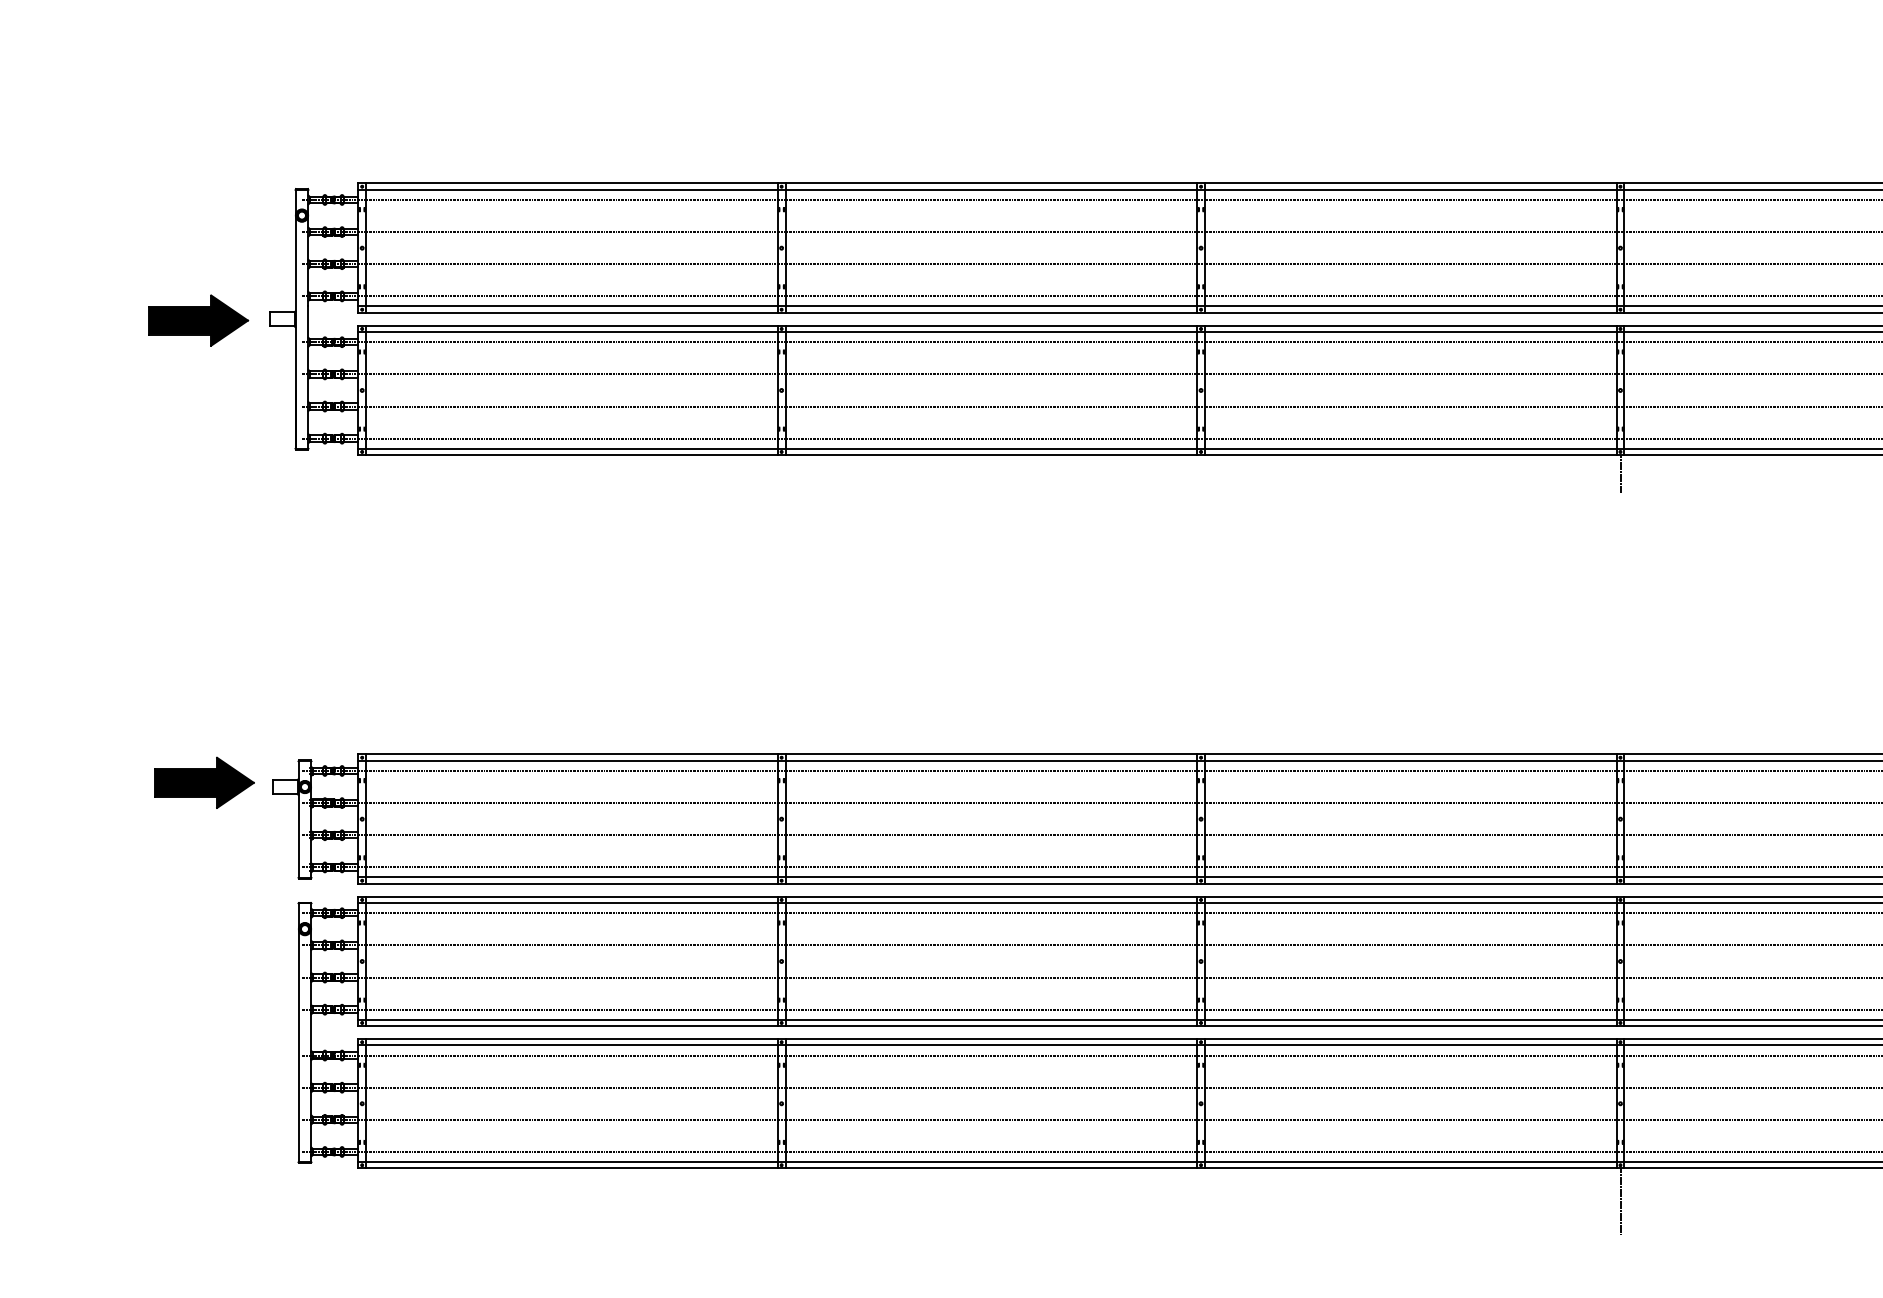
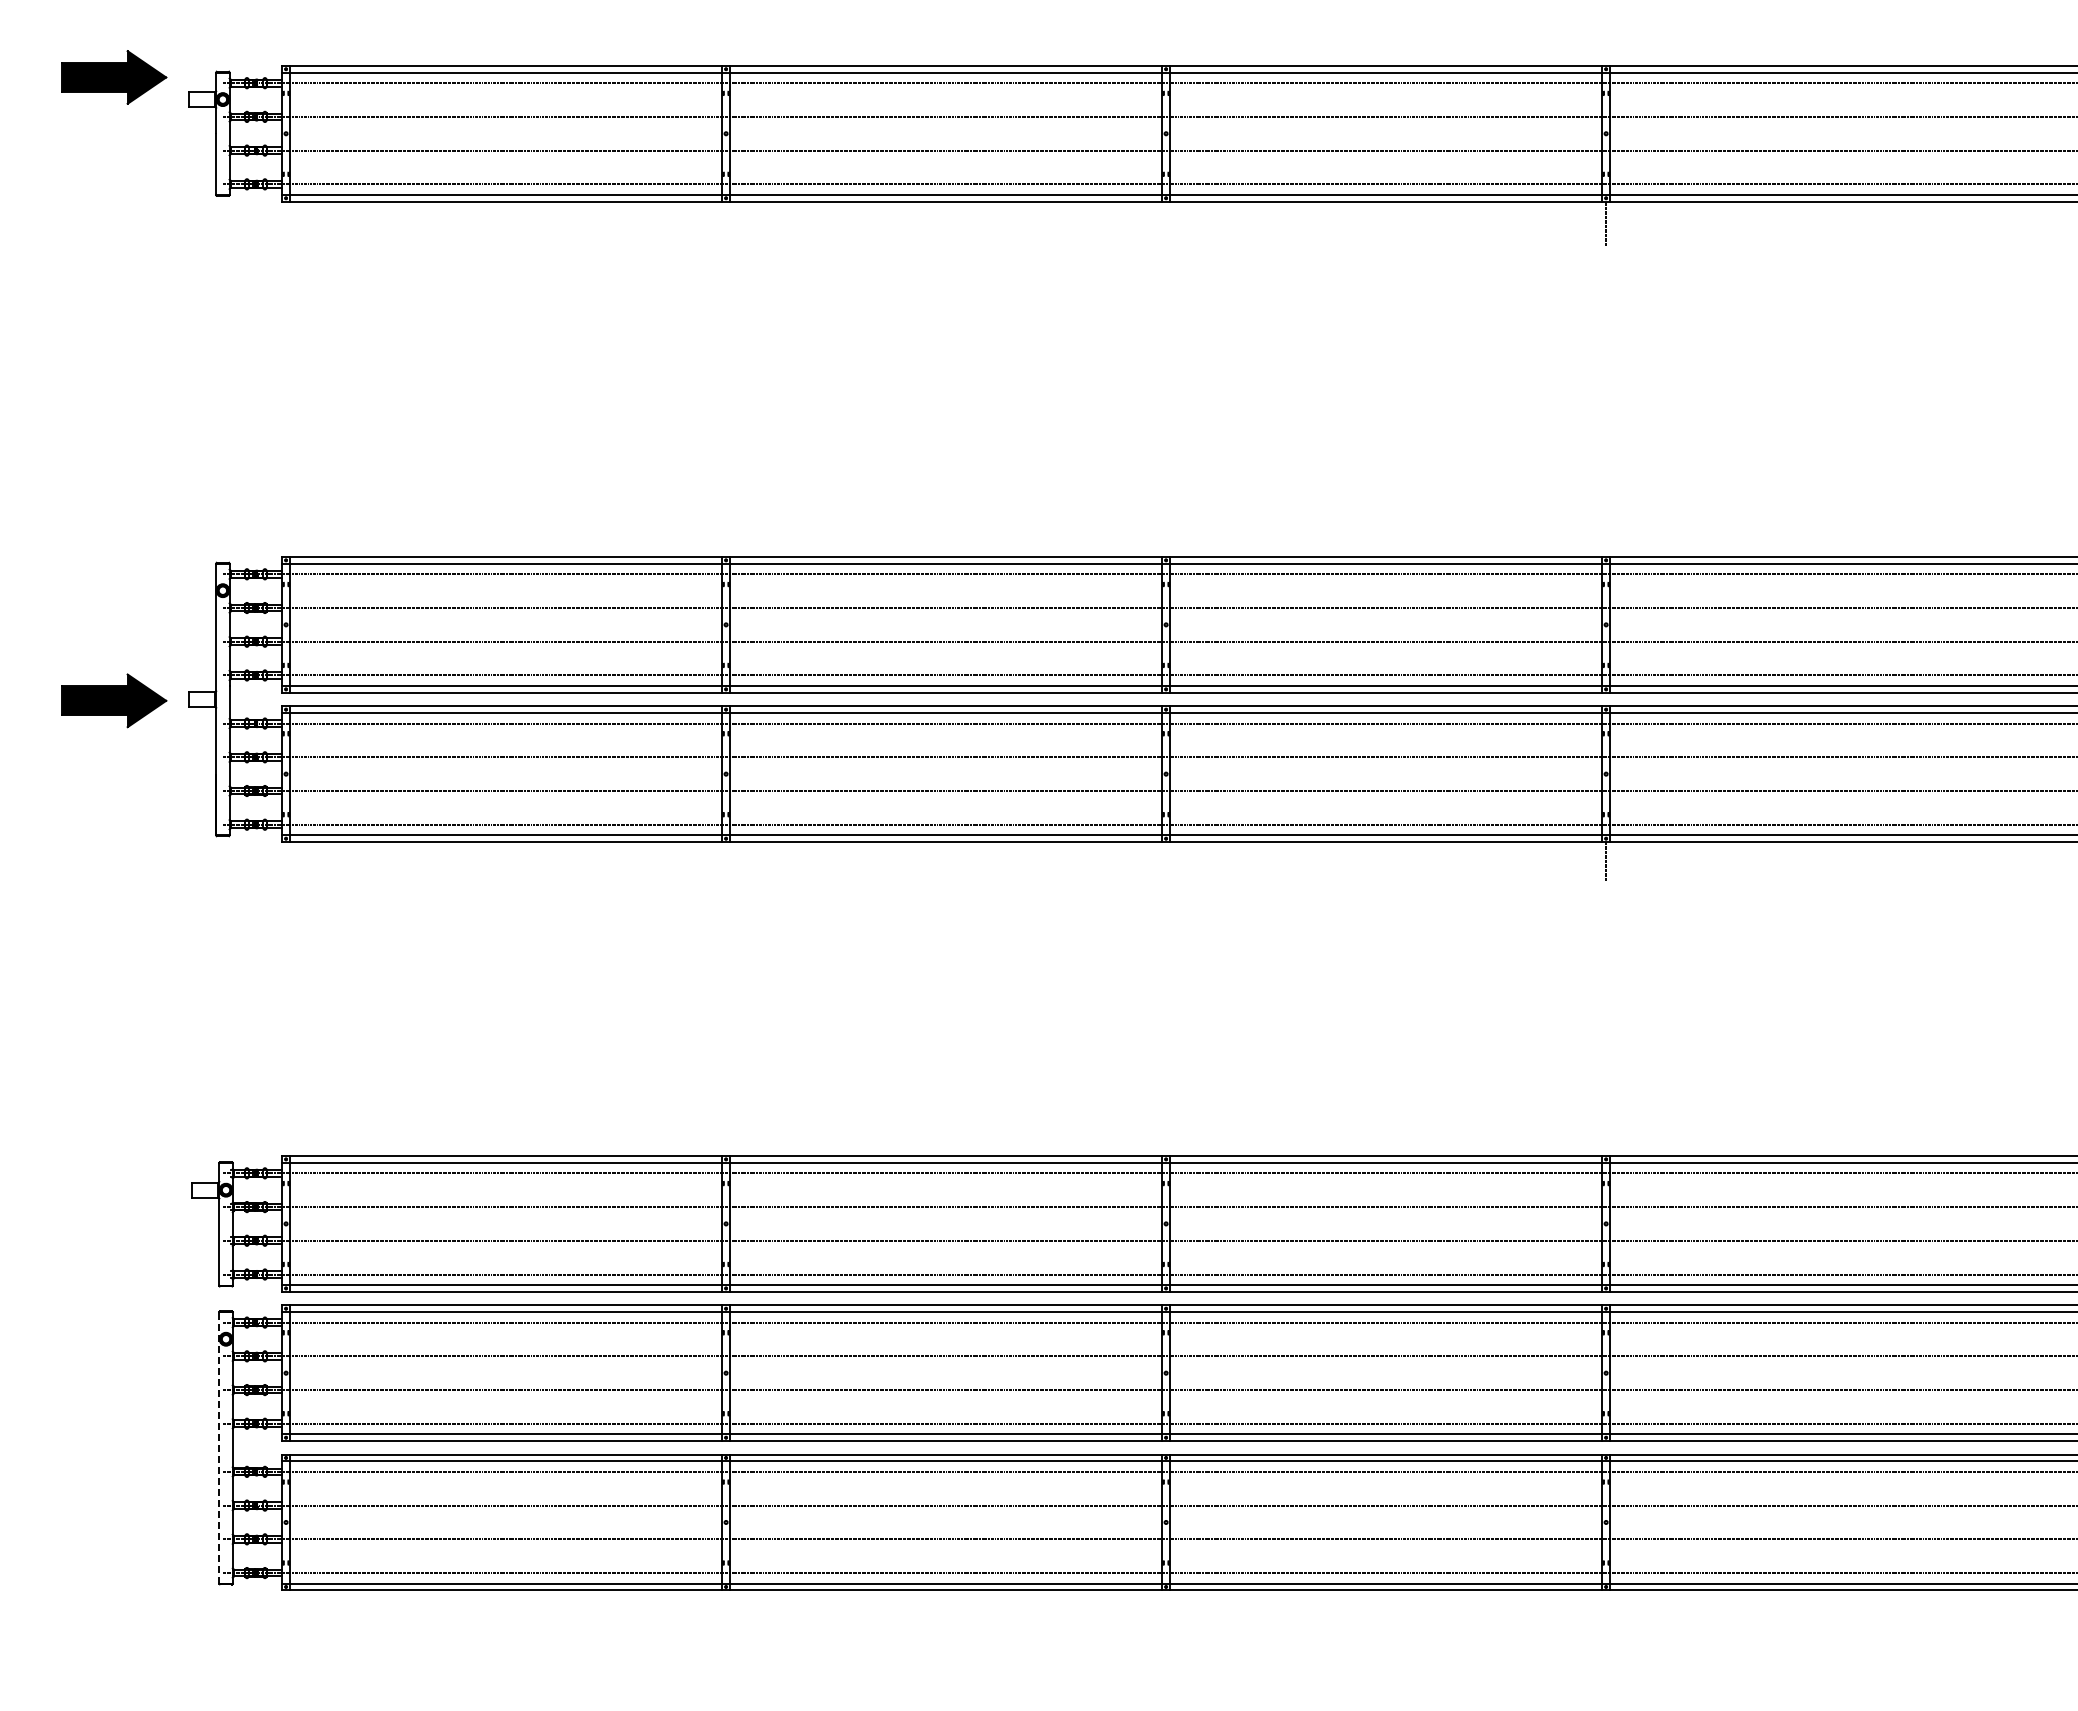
part: (204, 782) -> (120, 1185), removed
line: (298, 1033) -> (219, 1448), solid -> dashed
line: (1620, 1201) -> (1606, 1624), removed

